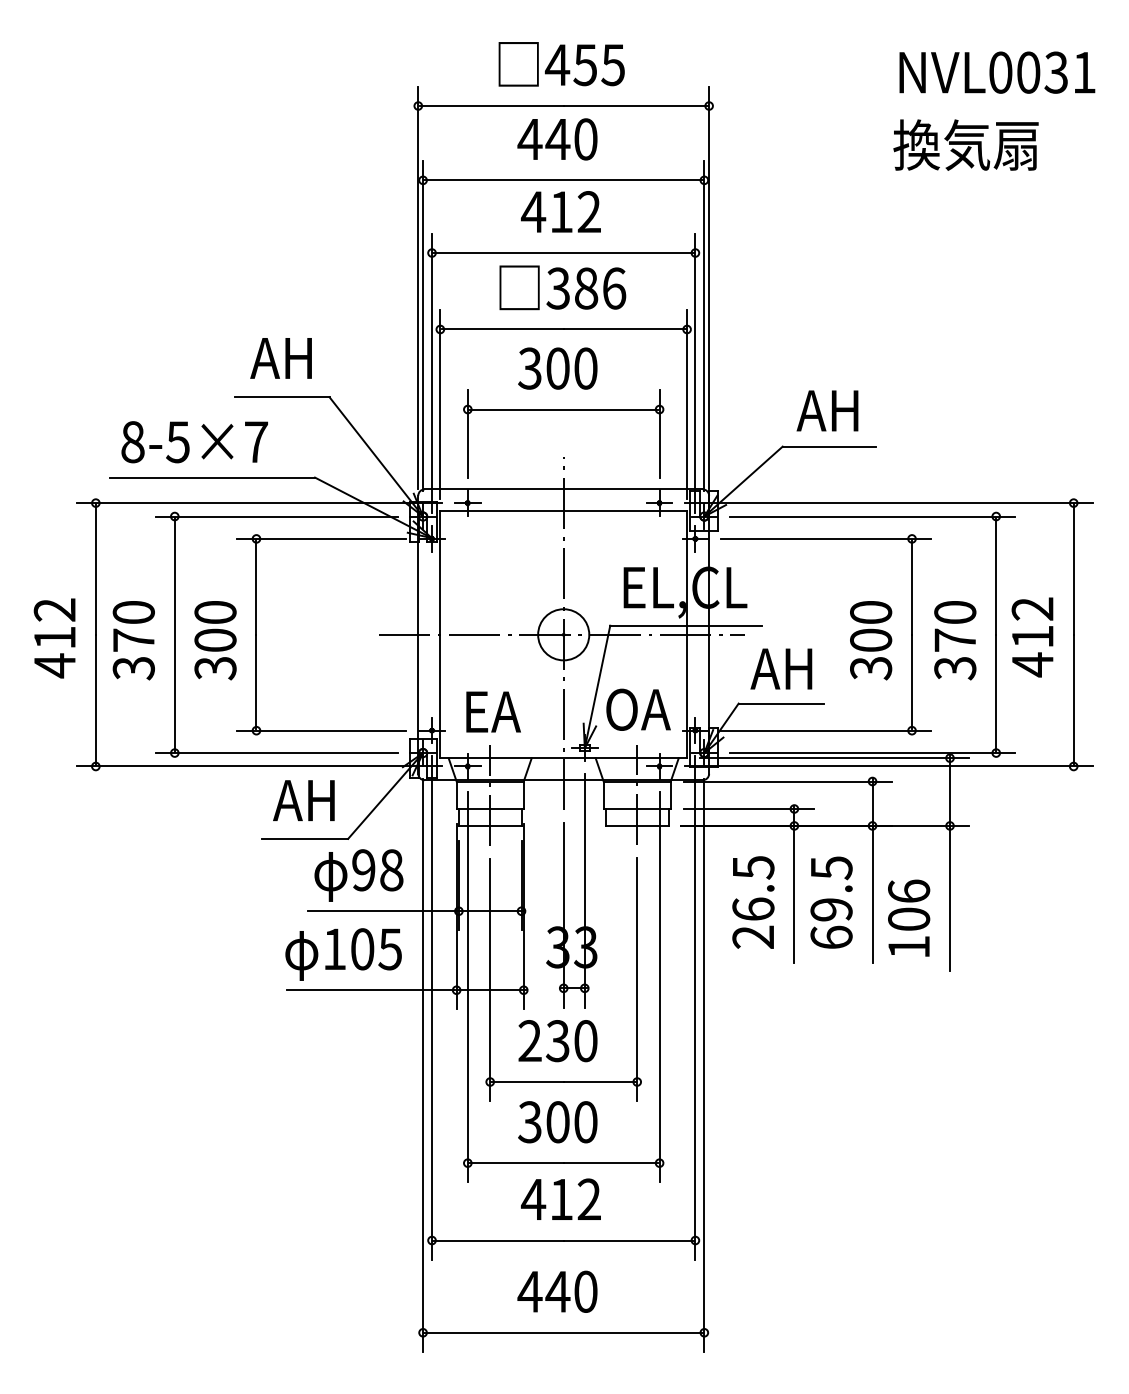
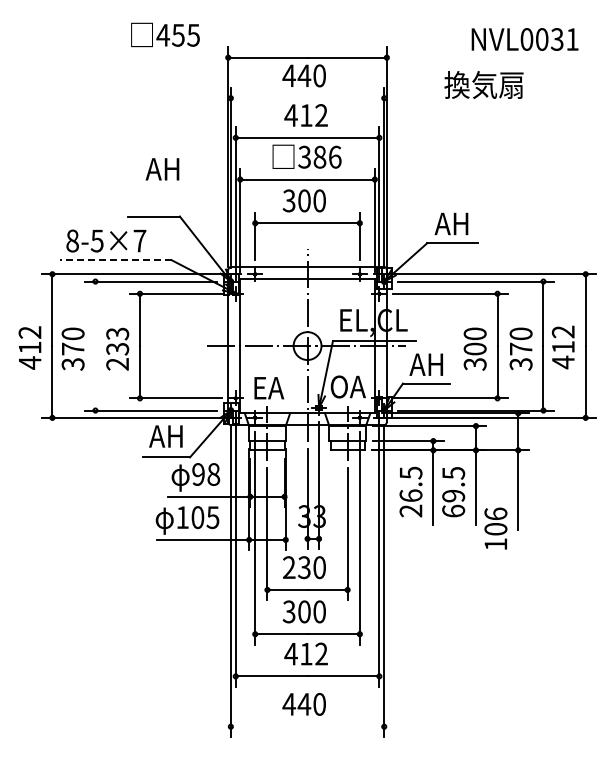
text: (561, 63) -> (165, 34), moved
text: (996, 72) -> (524, 39), moved
text: (965, 144) -> (483, 84), moved
line: (563, 180) -> (307, 98), removed
text: (281, 358) -> (162, 169), moved
line: (213, 477) -> (116, 260), solid -> dashed
line: (174, 633) -> (95, 345), removed
text: (215, 639) -> (117, 348), 300 -> 233
text: (908, 917) -> (495, 528), moved
line: (563, 1332) -> (307, 726), removed

